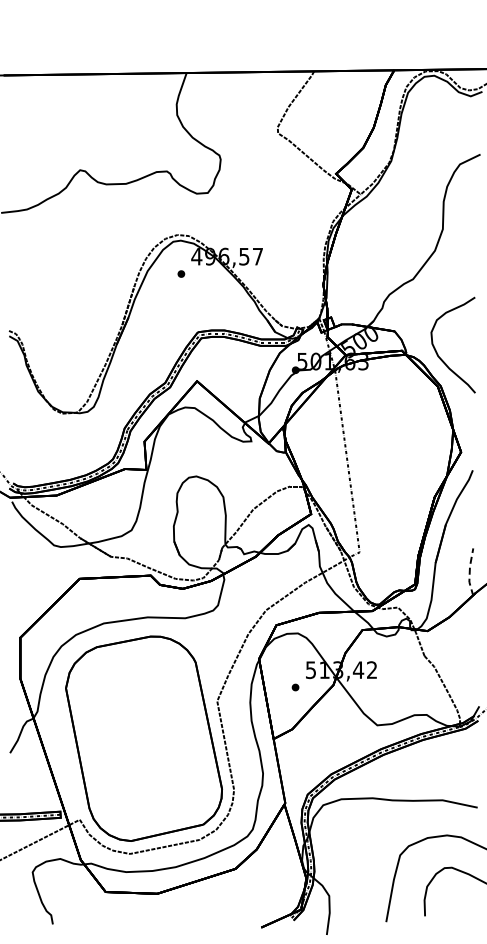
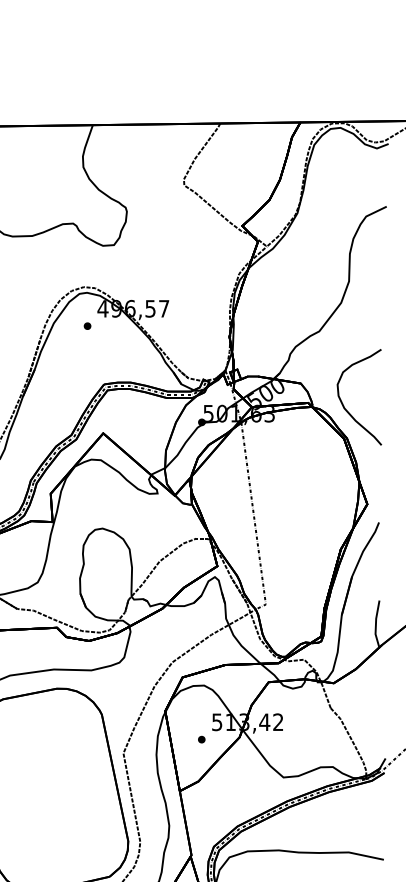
line: (469, 572) -> (375, 624), dashed -> solid

